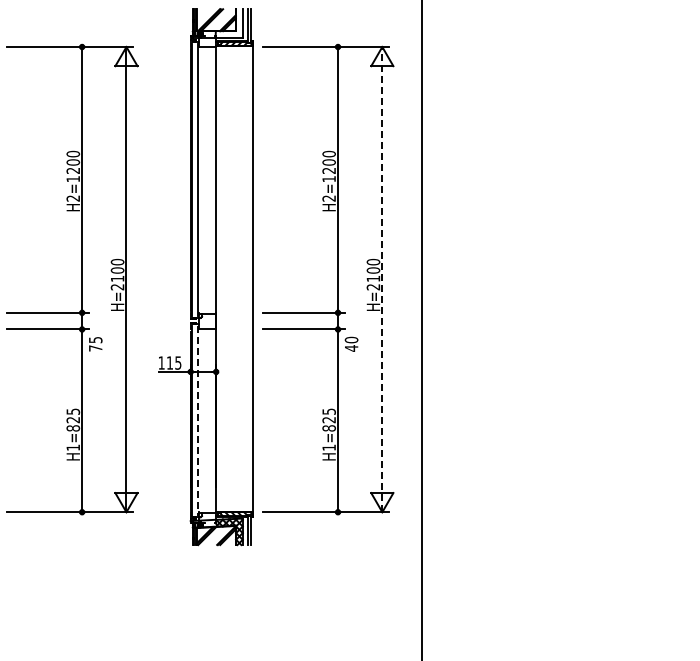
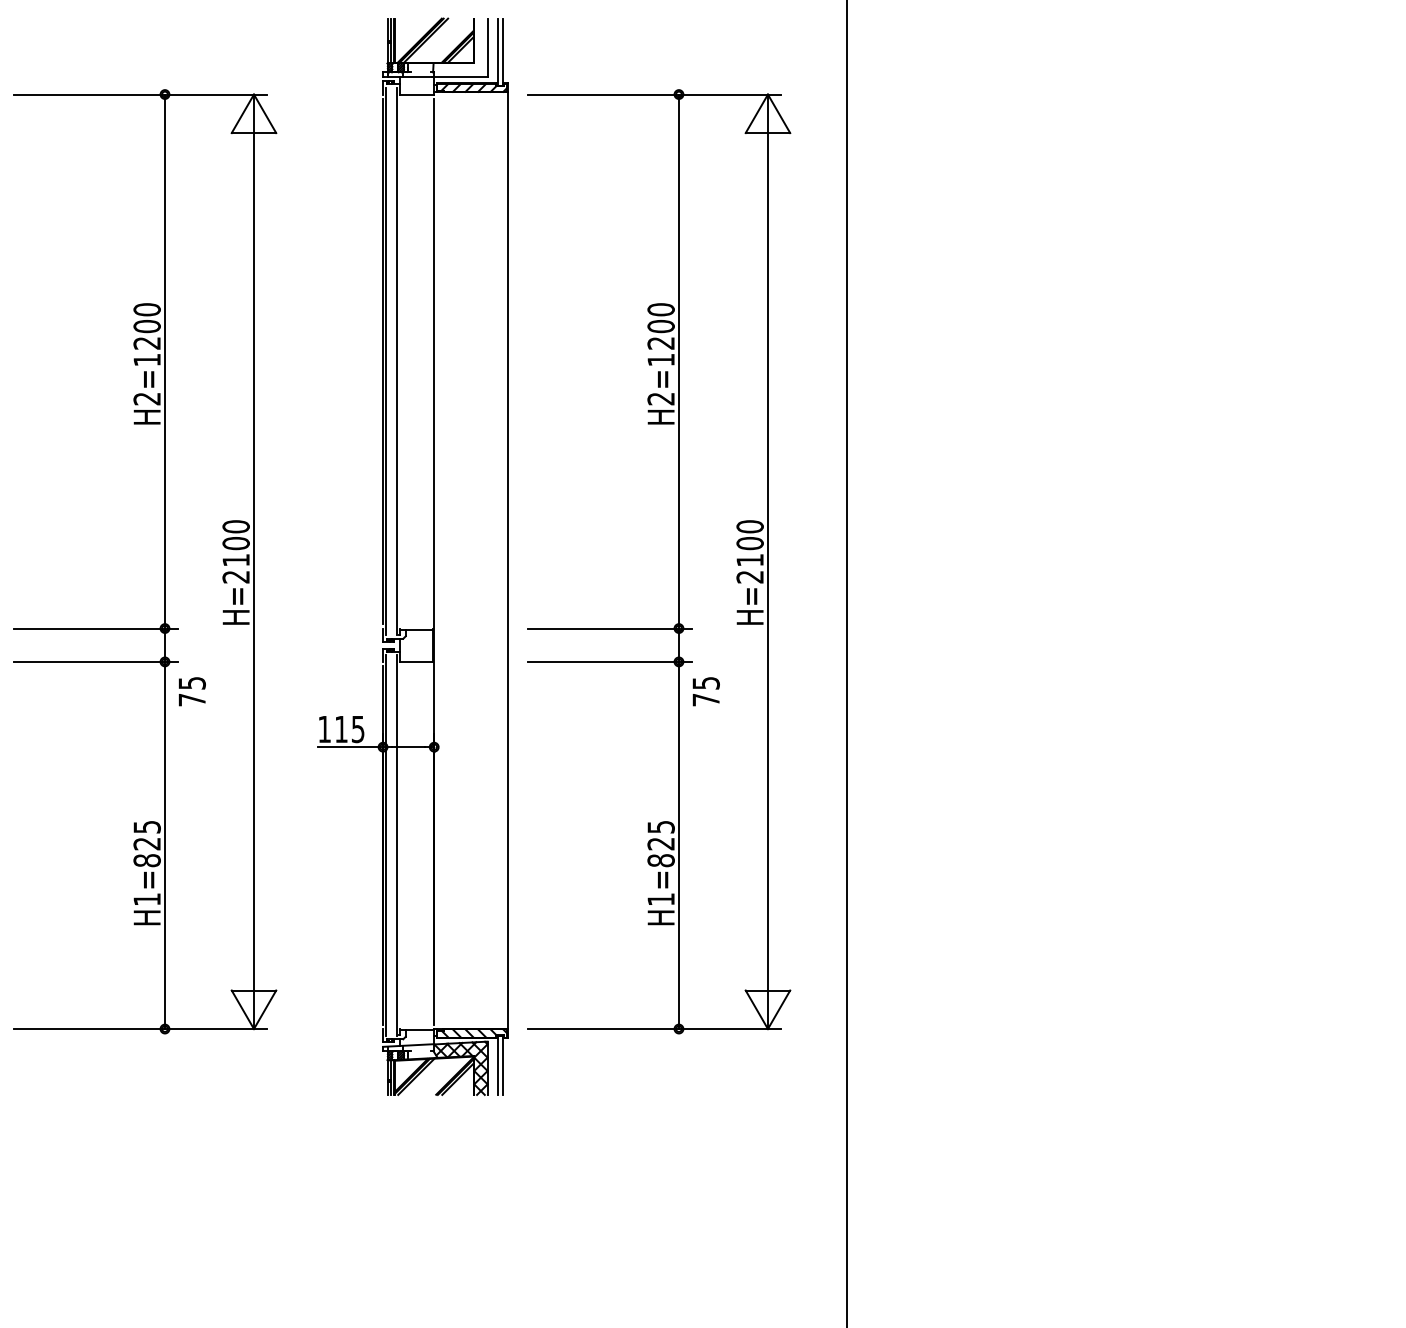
line: (382, 279) -> (768, 561), dashed -> solid
text: (351, 343) -> (706, 690), 40 -> 75
line: (197, 420) -> (396, 844), dashed -> solid

